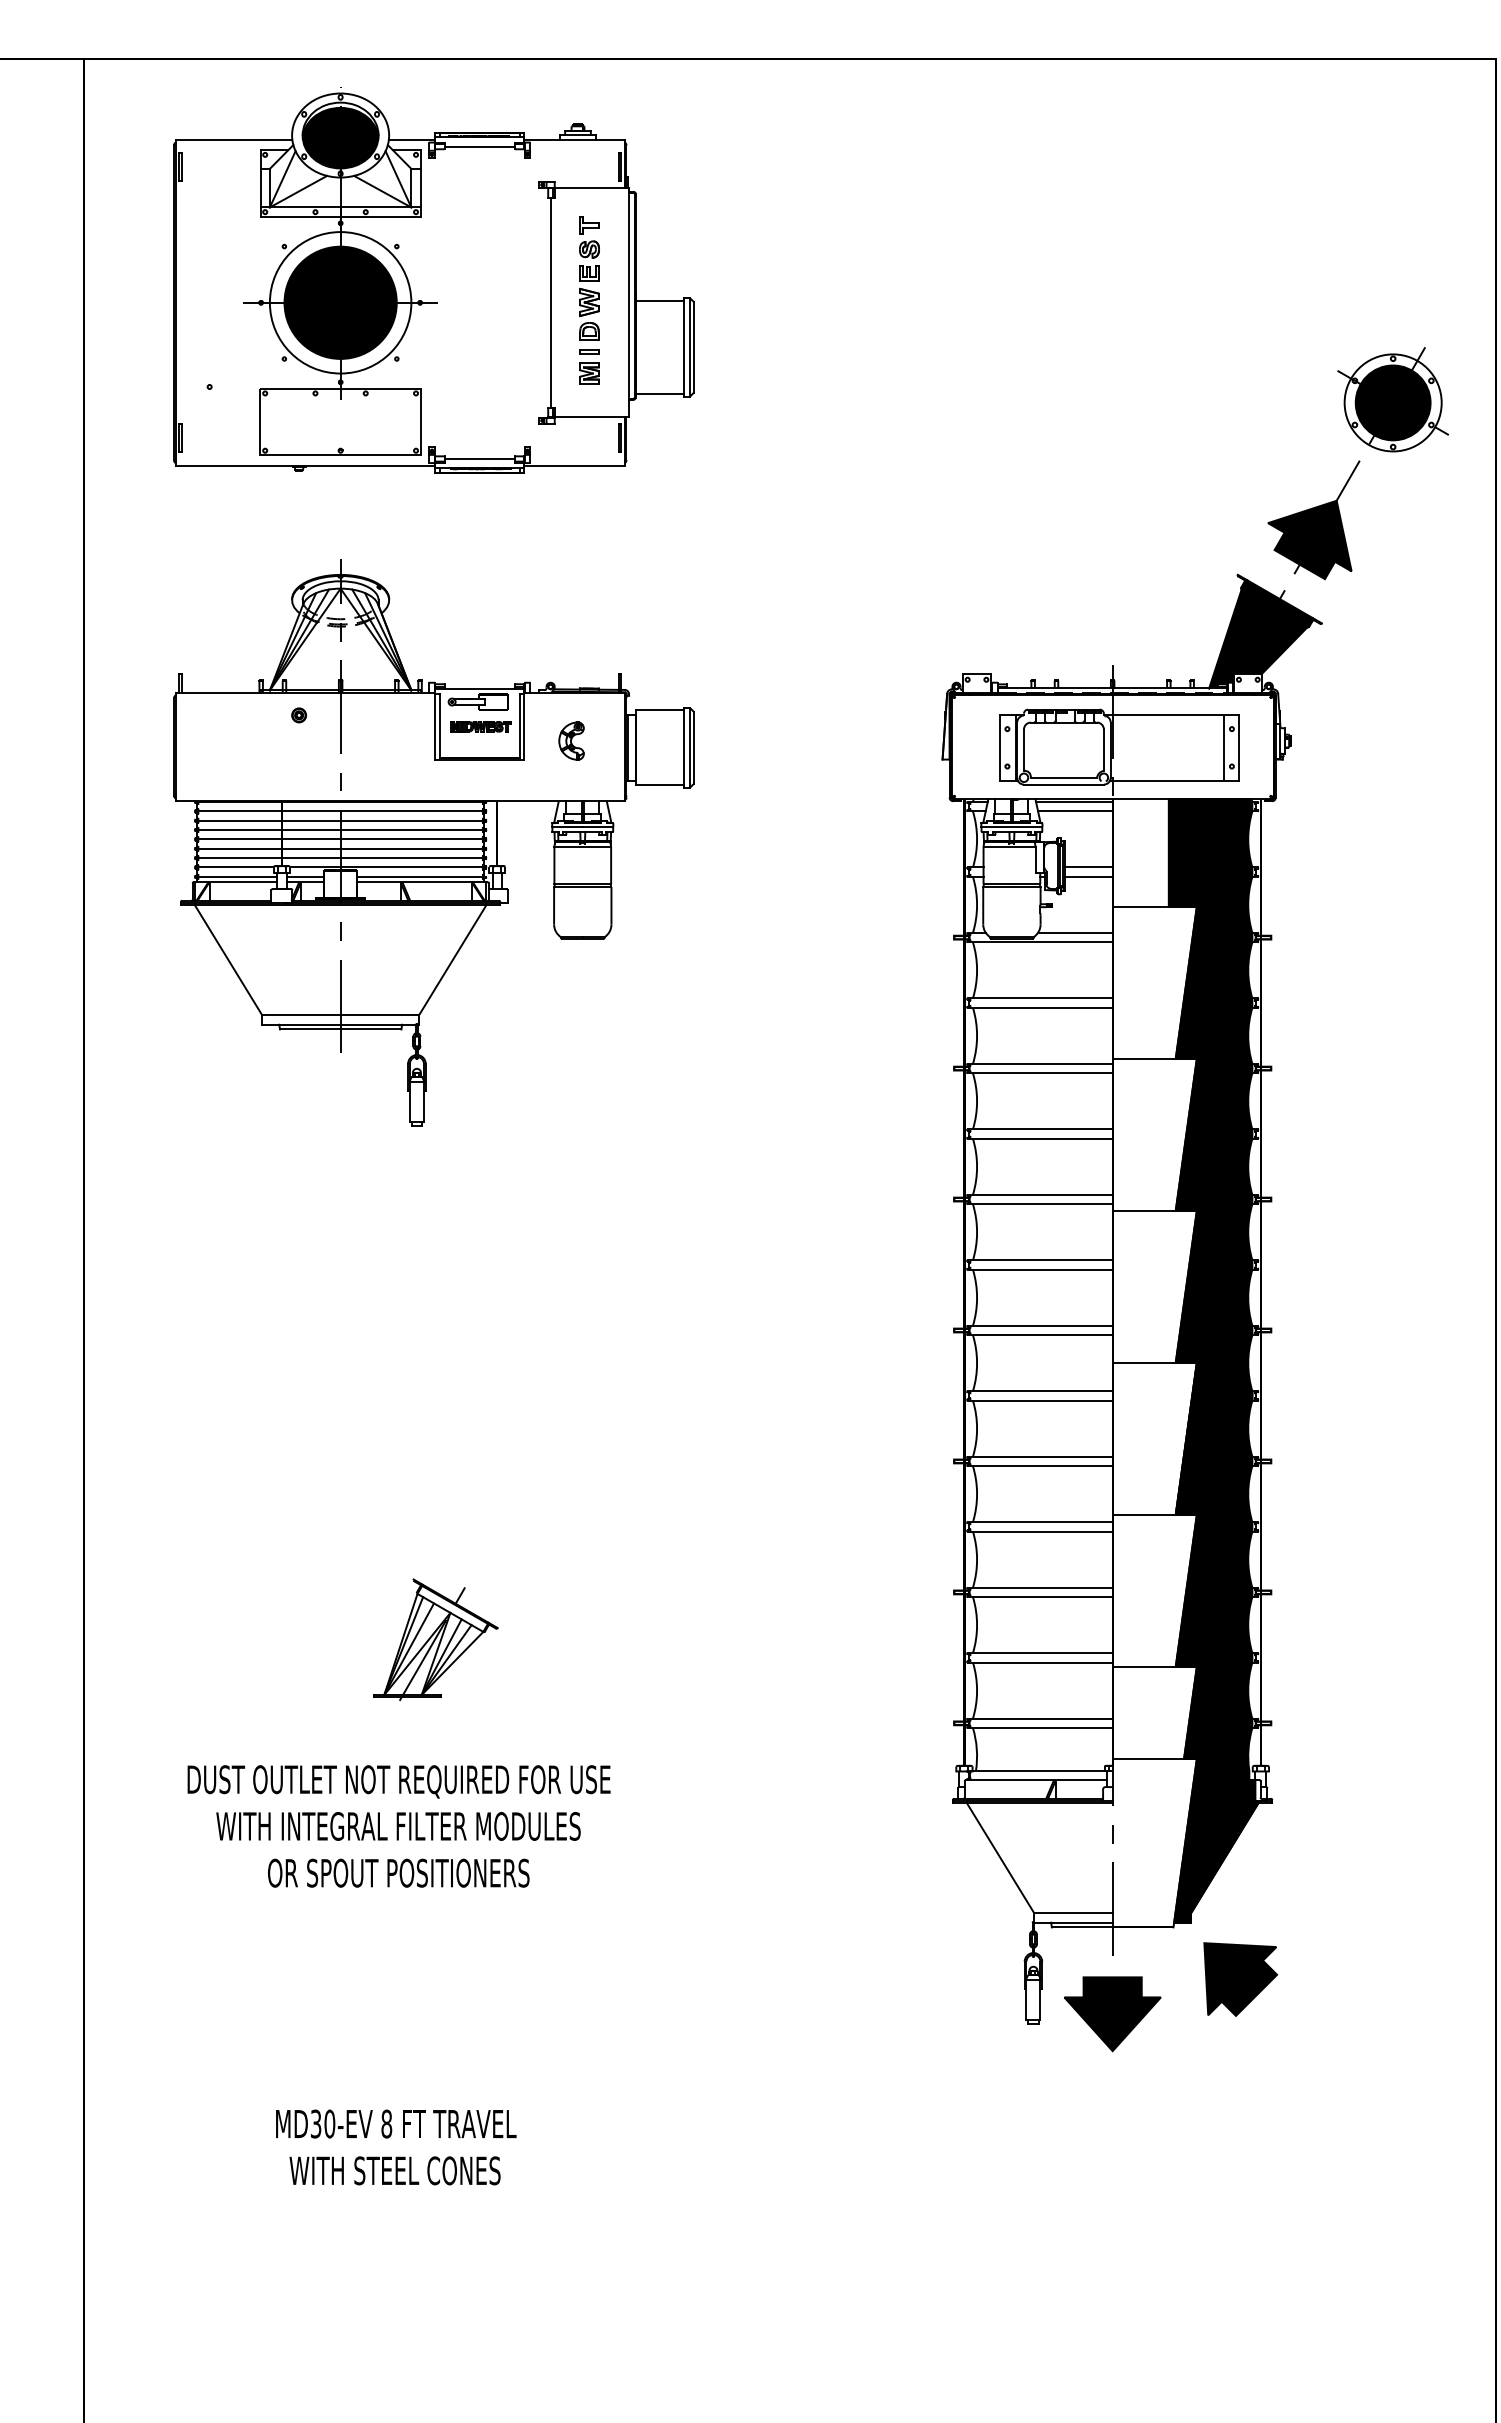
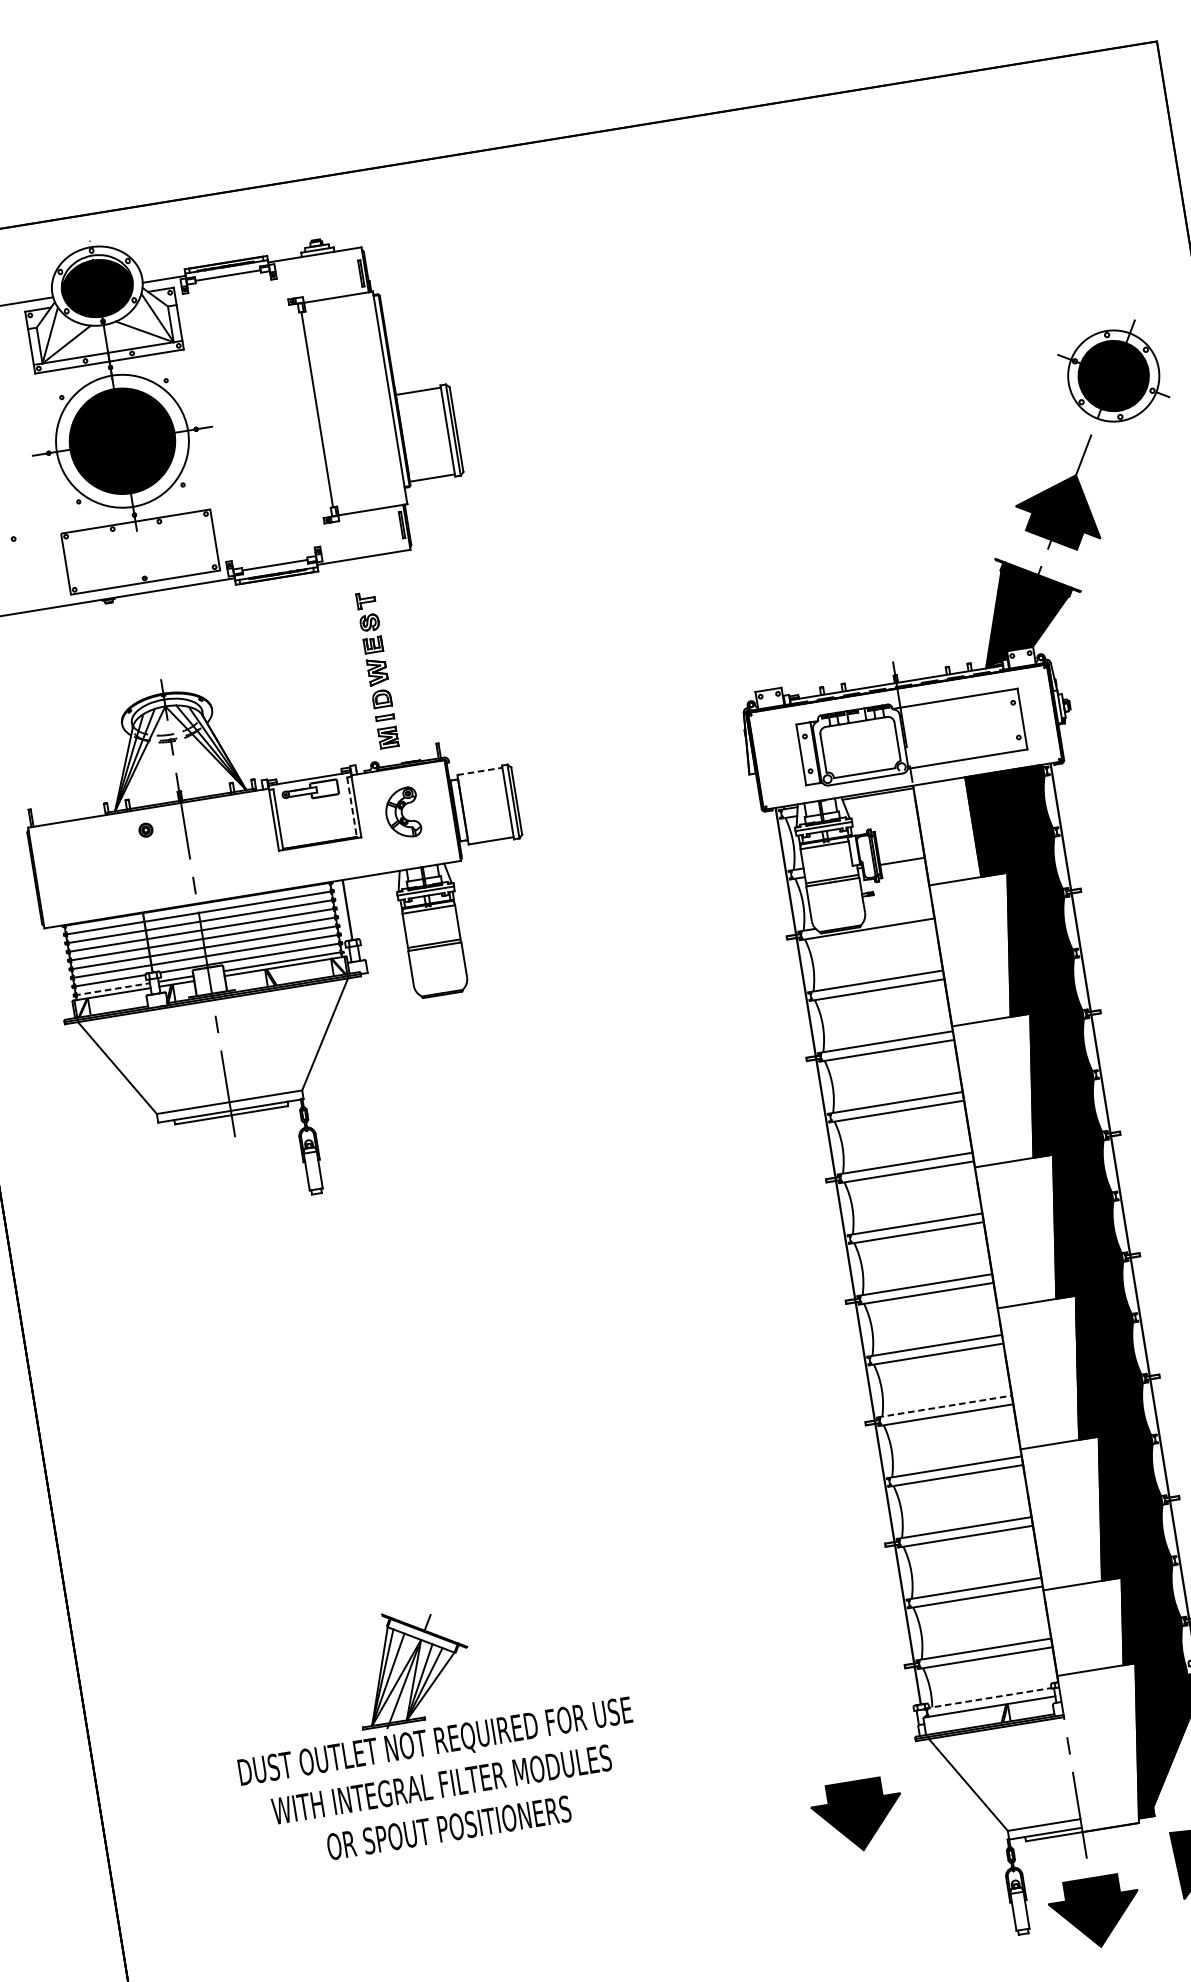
part: (589, 300) -> (377, 670), moved
line: (660, 710) -> (480, 771), solid -> dashed
part: (480, 726) -> (315, 813), removed
line: (519, 726) -> (352, 807), solid -> dashed
part: (571, 740) -> (402, 812), size x1.4
line: (1223, 747) -> (1008, 721), removed
line: (1075, 811) -> (880, 802), removed
line: (1088, 867) -> (900, 852), removed
line: (236, 876) -> (112, 989), solid -> dashed
line: (1074, 932) -> (897, 915), removed
line: (1040, 1456) -> (944, 1406), solid -> dashed
line: (1036, 1770) -> (988, 1698), solid -> dashed
text: (398, 1826) -> (441, 1784), moved
part: (879, 1872) -> (858, 1816), added

